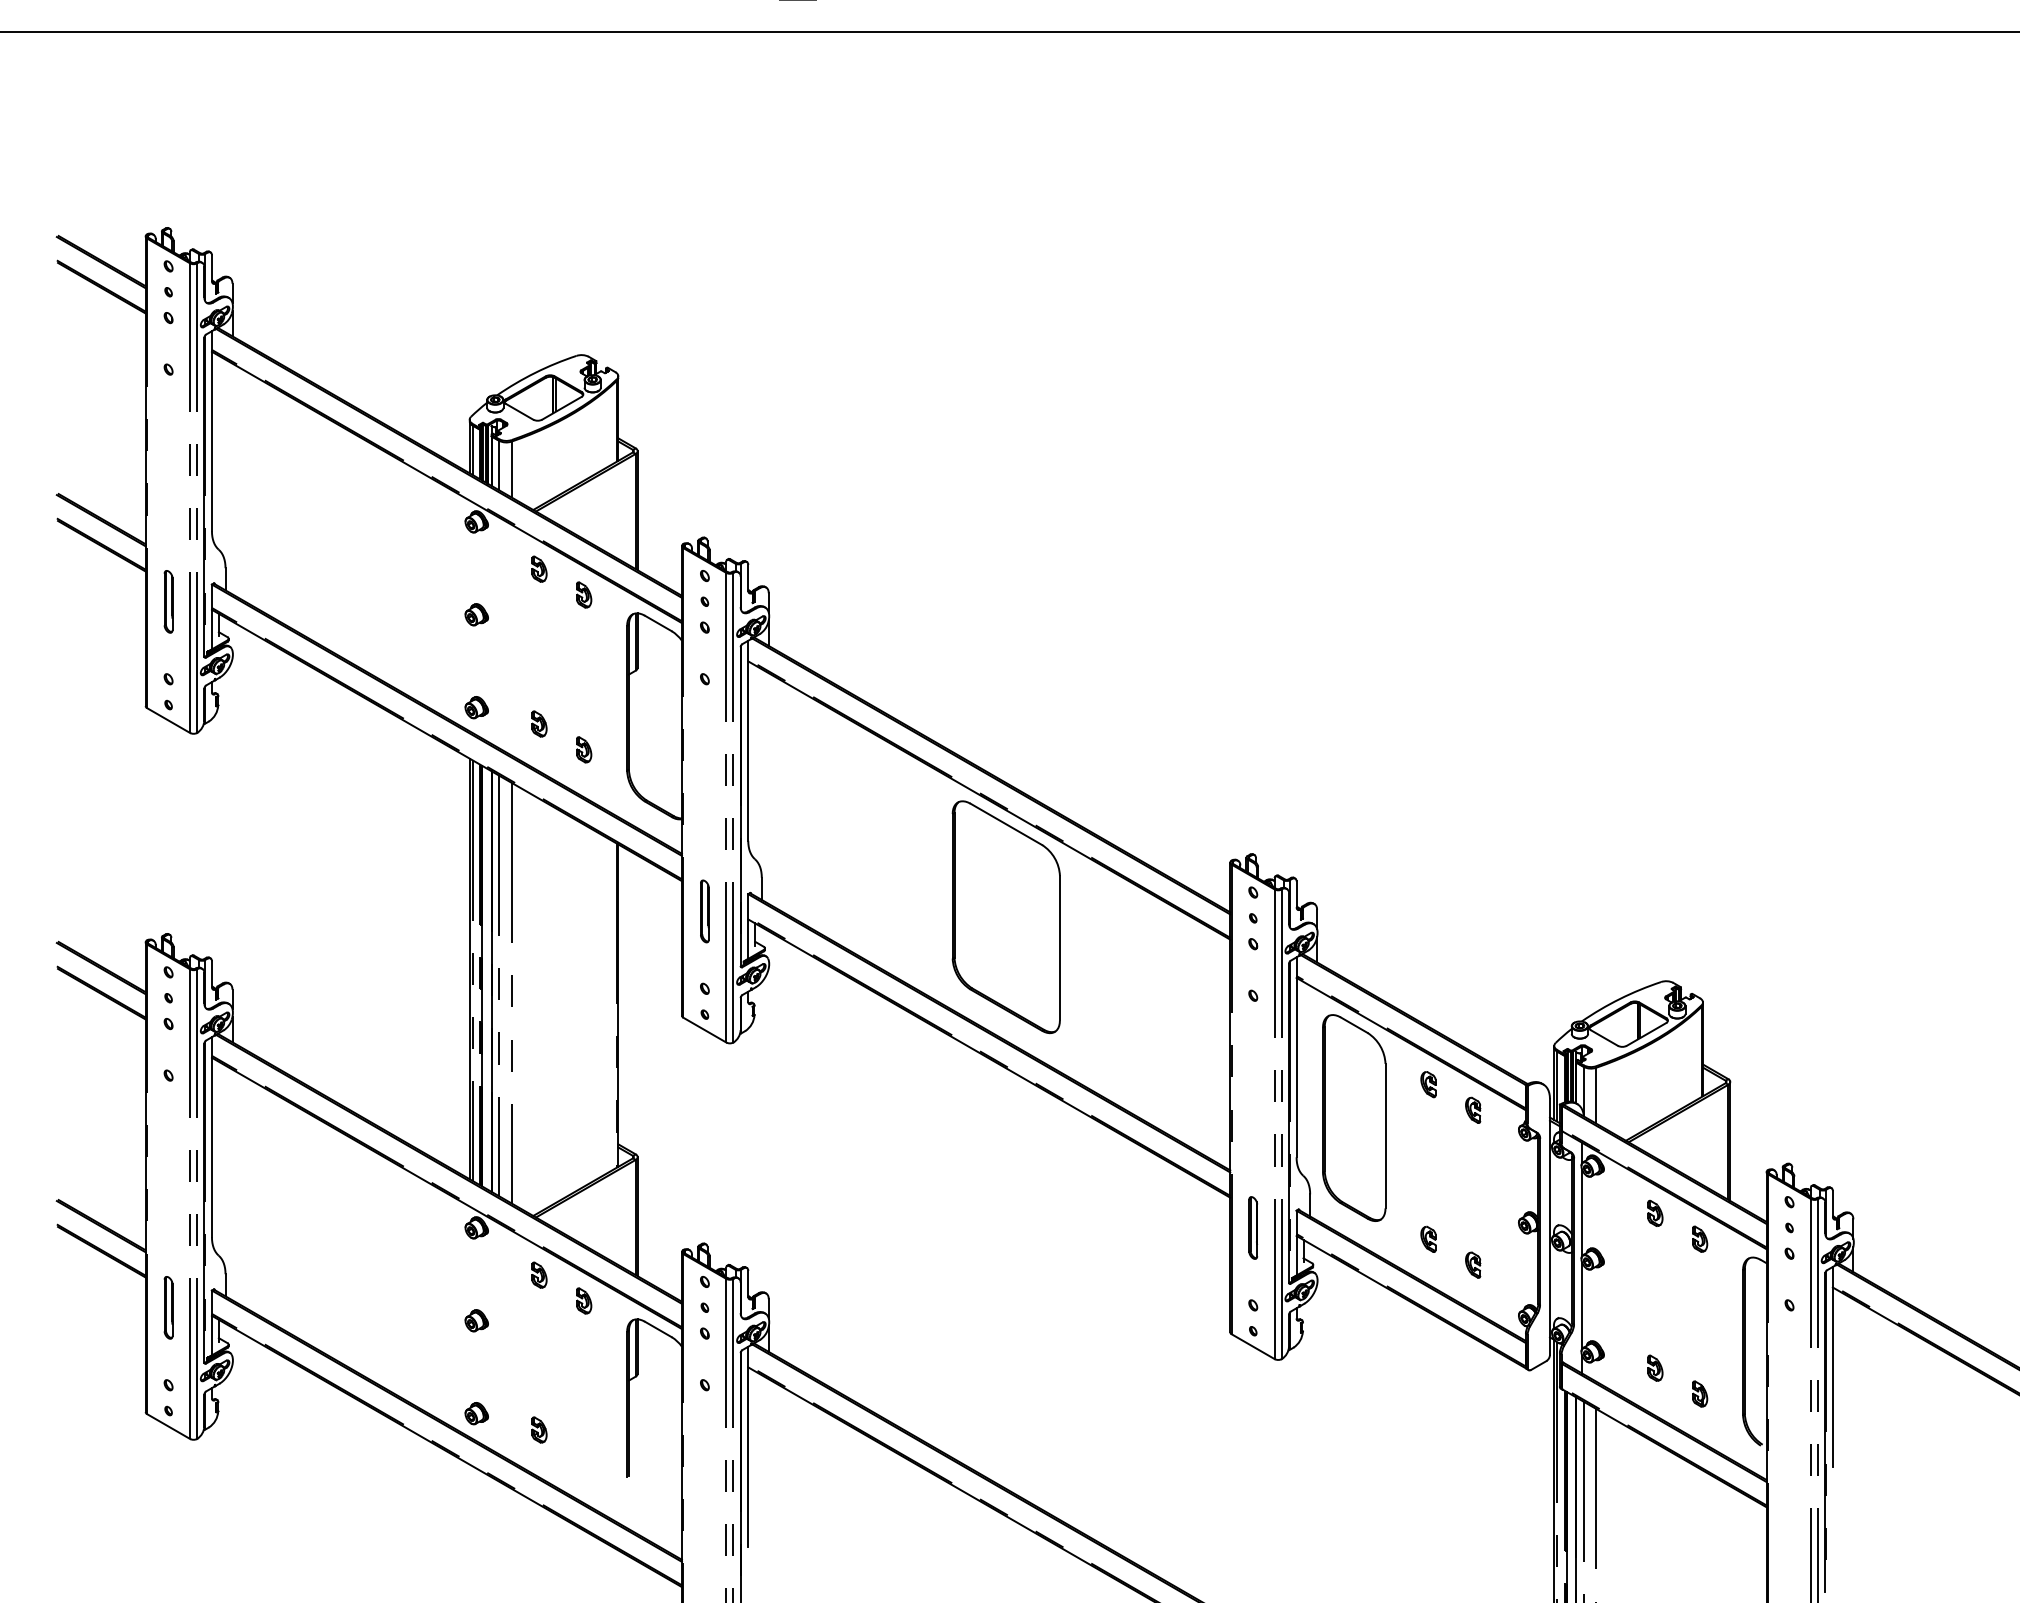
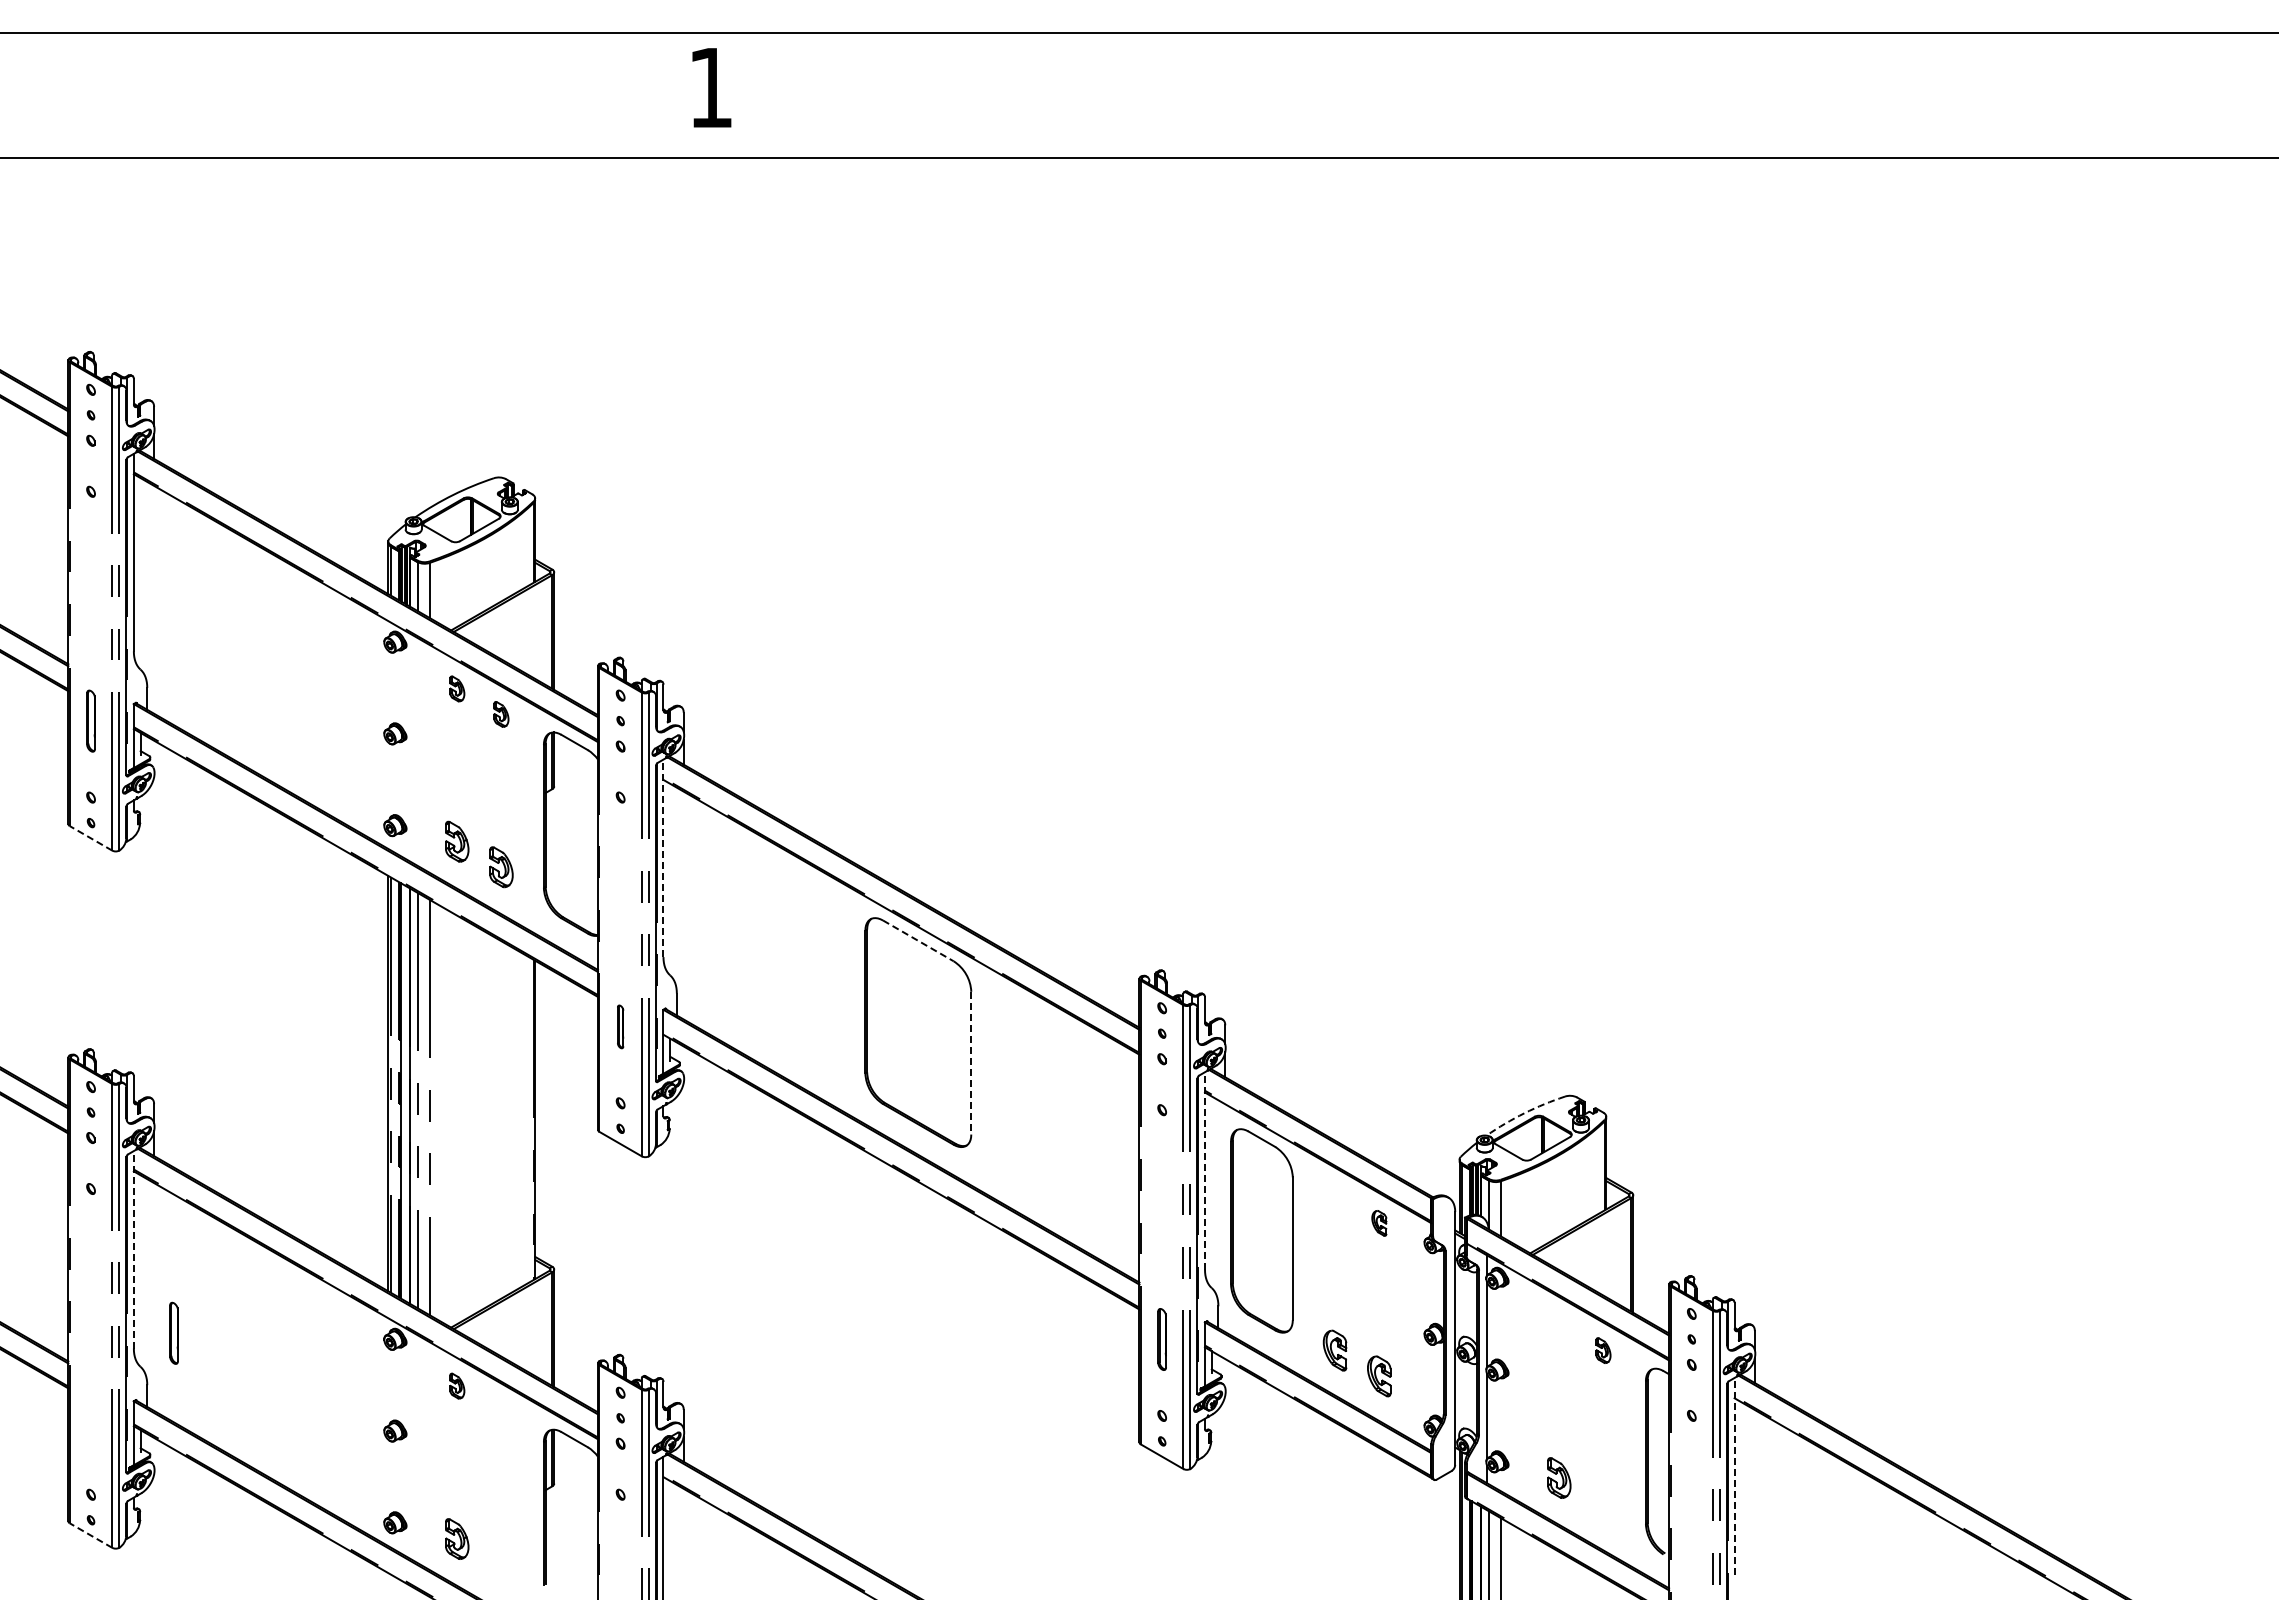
line: (169, 720) -> (91, 838), solid -> dashed
part: (539, 723) -> (457, 841), size x1.6
line: (748, 740) -> (663, 858), solid -> dashed
part: (584, 750) -> (501, 867), size x1.6
line: (1006, 823) -> (918, 940), solid -> dashed
part: (704, 911) -> (620, 1026), size x0.7
line: (1060, 948) -> (971, 1063), solid -> dashed
arc: (1620, 999) -> (1524, 1113), solid -> dashed
line: (1297, 1056) -> (1205, 1170), solid -> dashed
part: (1428, 1084) -> (1335, 1197), removed
line: (211, 1136) -> (133, 1249), solid -> dashed
part: (1655, 1212) -> (1559, 1324), removed
part: (1428, 1239) -> (1335, 1350), size x1.6
part: (1473, 1264) -> (1379, 1375), size x1.6
part: (584, 1300) -> (501, 1411), removed
part: (168, 1306) -> (173, 1332), moved
line: (1832, 1366) -> (1734, 1476), solid -> dashed
part: (1655, 1367) -> (1559, 1477), size x1.6
part: (1700, 1394) -> (1603, 1503), removed
line: (169, 1426) -> (91, 1535), solid -> dashed
part: (539, 1429) -> (457, 1538), size x1.6

